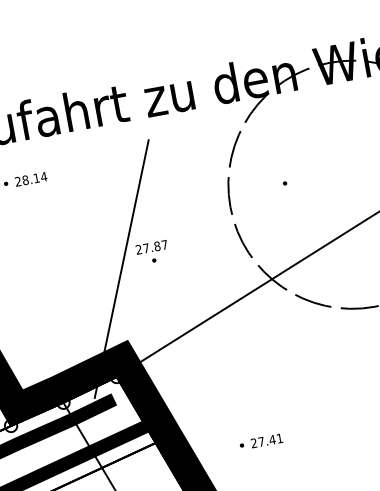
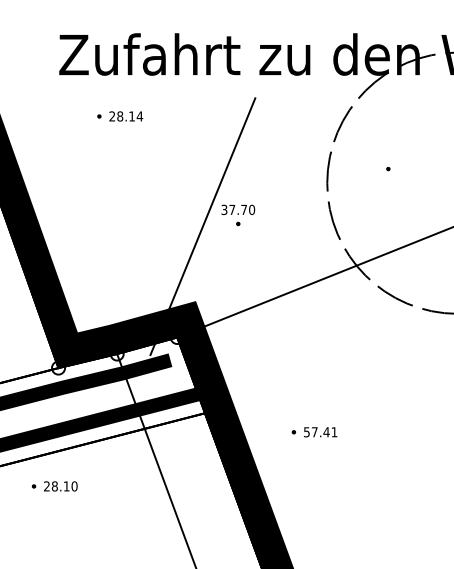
text: (152, 246) -> (238, 209), 27.87 -> 37.70
text: (253, 443) -> (306, 432), 27.41 -> 57.41

